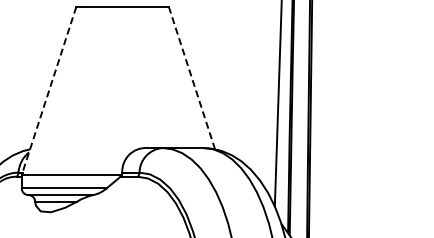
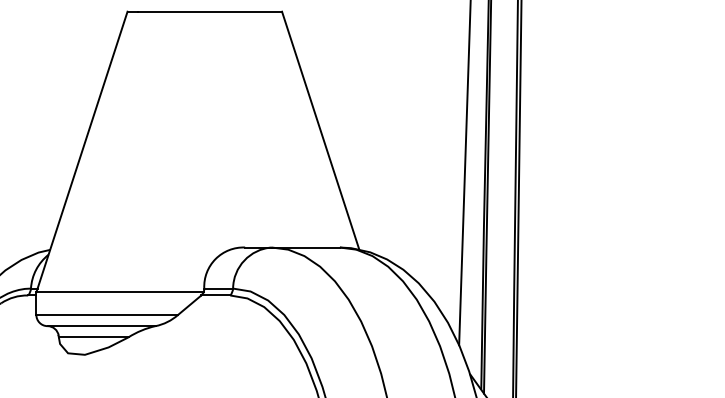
line: (192, 78) -> (321, 131), dashed -> solid
line: (48, 91) -> (81, 153), dashed -> solid

